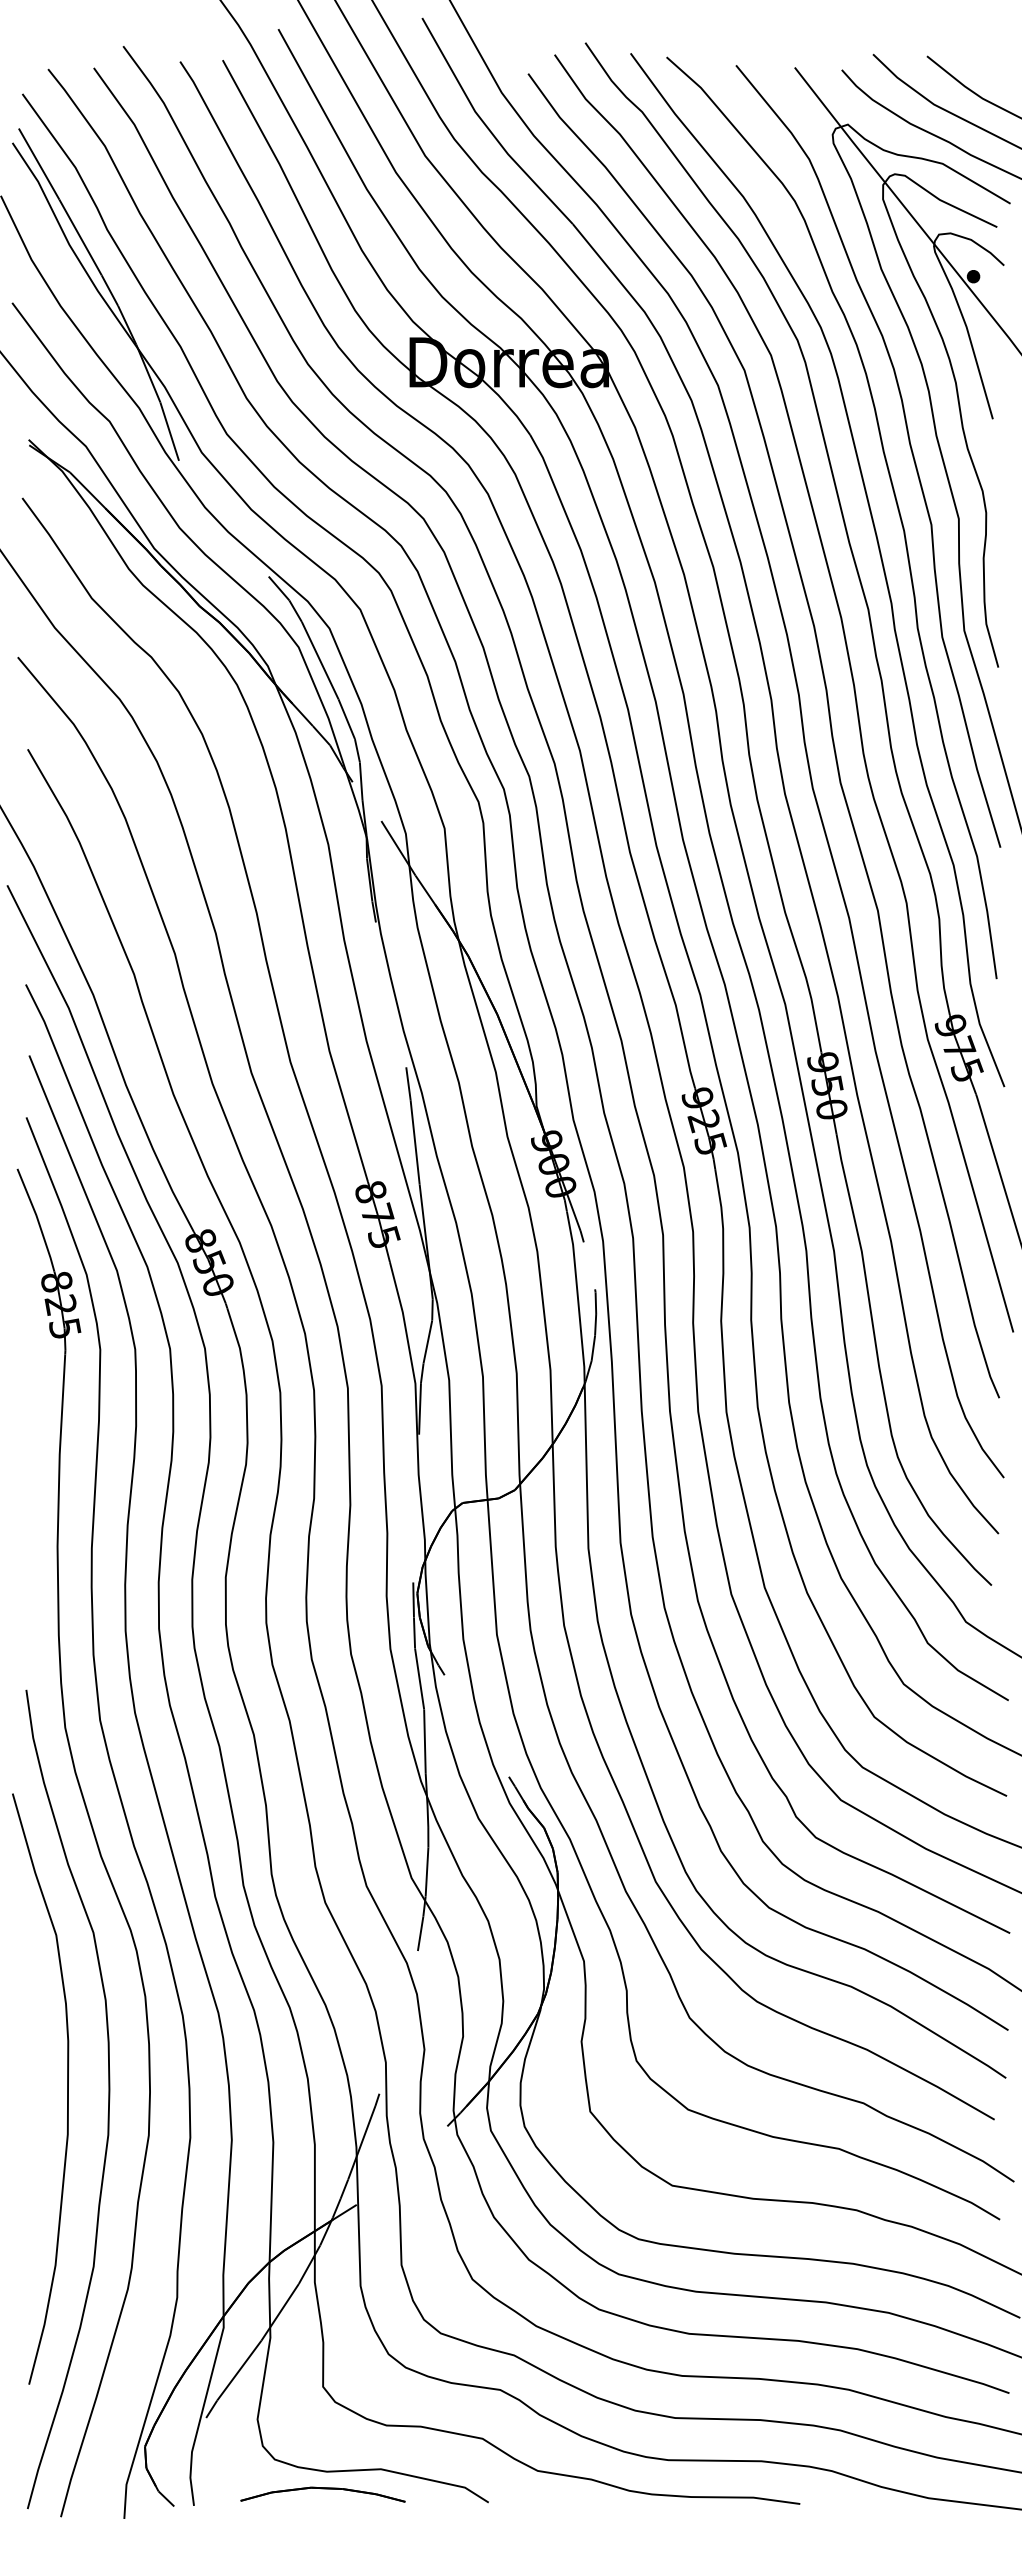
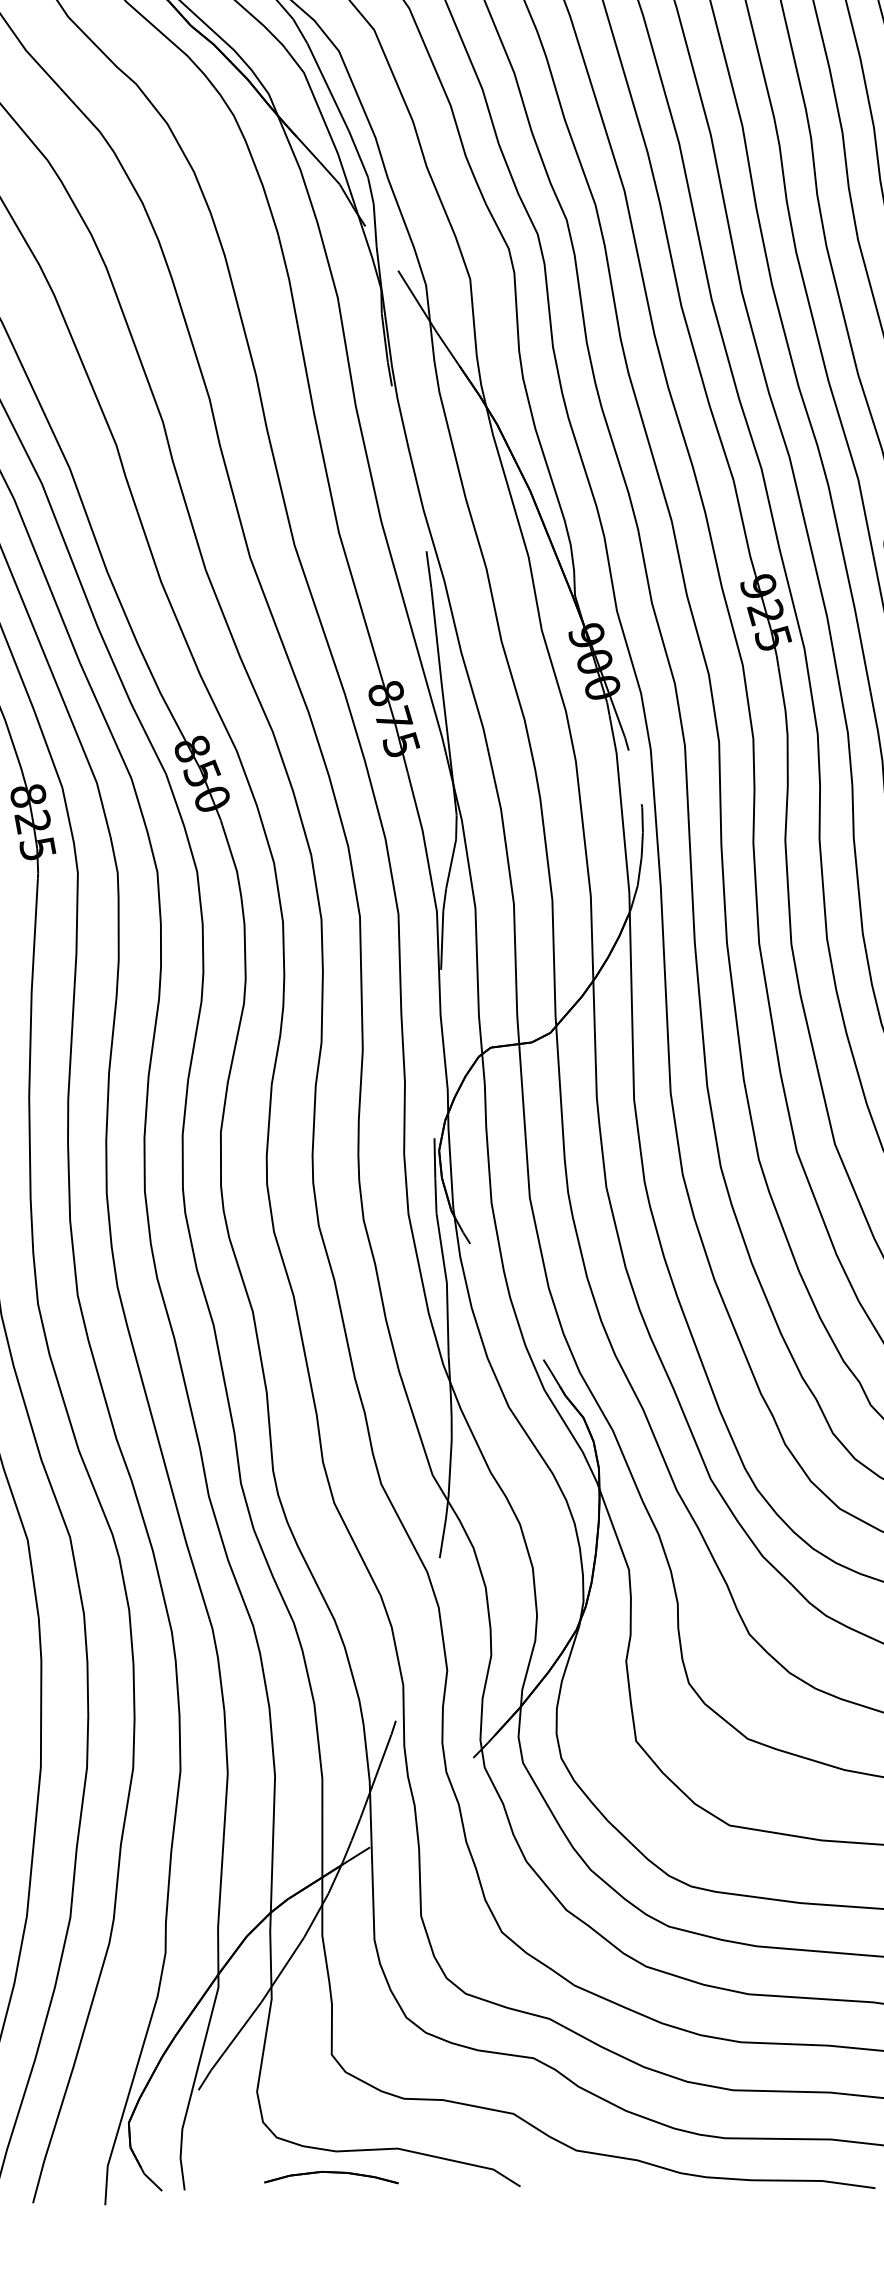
part: (322, 2494) -> (331, 2177), size x0.71

